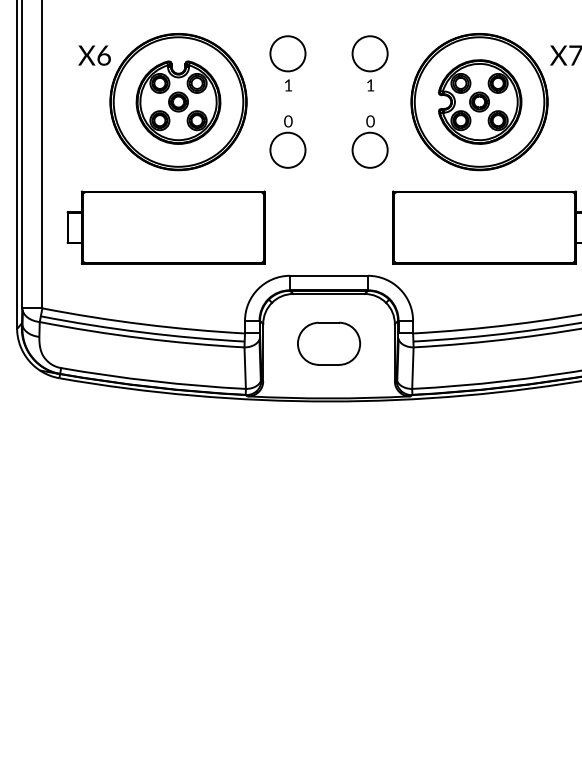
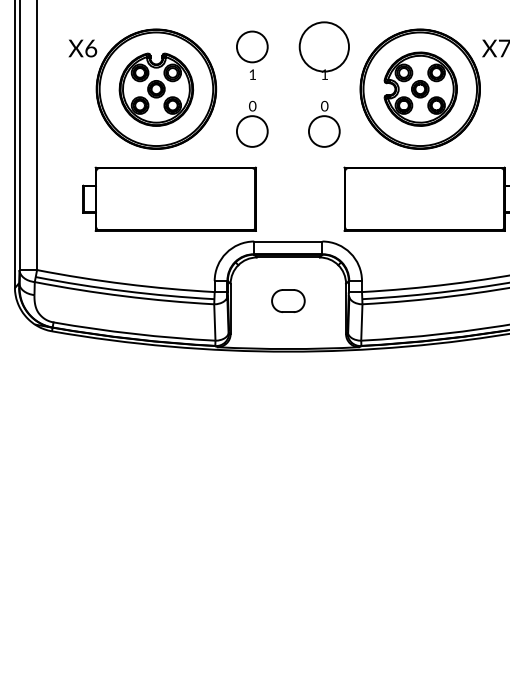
circle: (369, 53) -> (323, 46), size x1.6
part: (166, 226) -> (169, 198), moved
part: (329, 343) -> (288, 300), size x0.6

